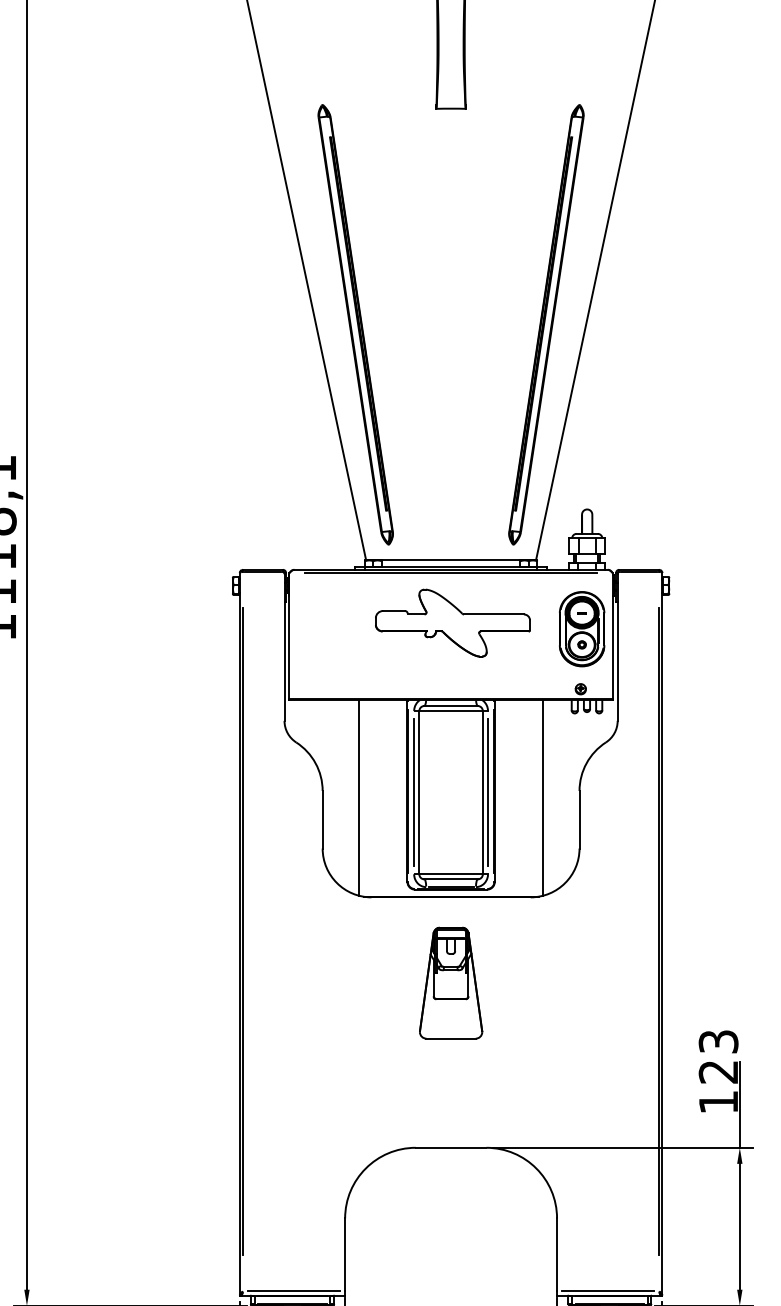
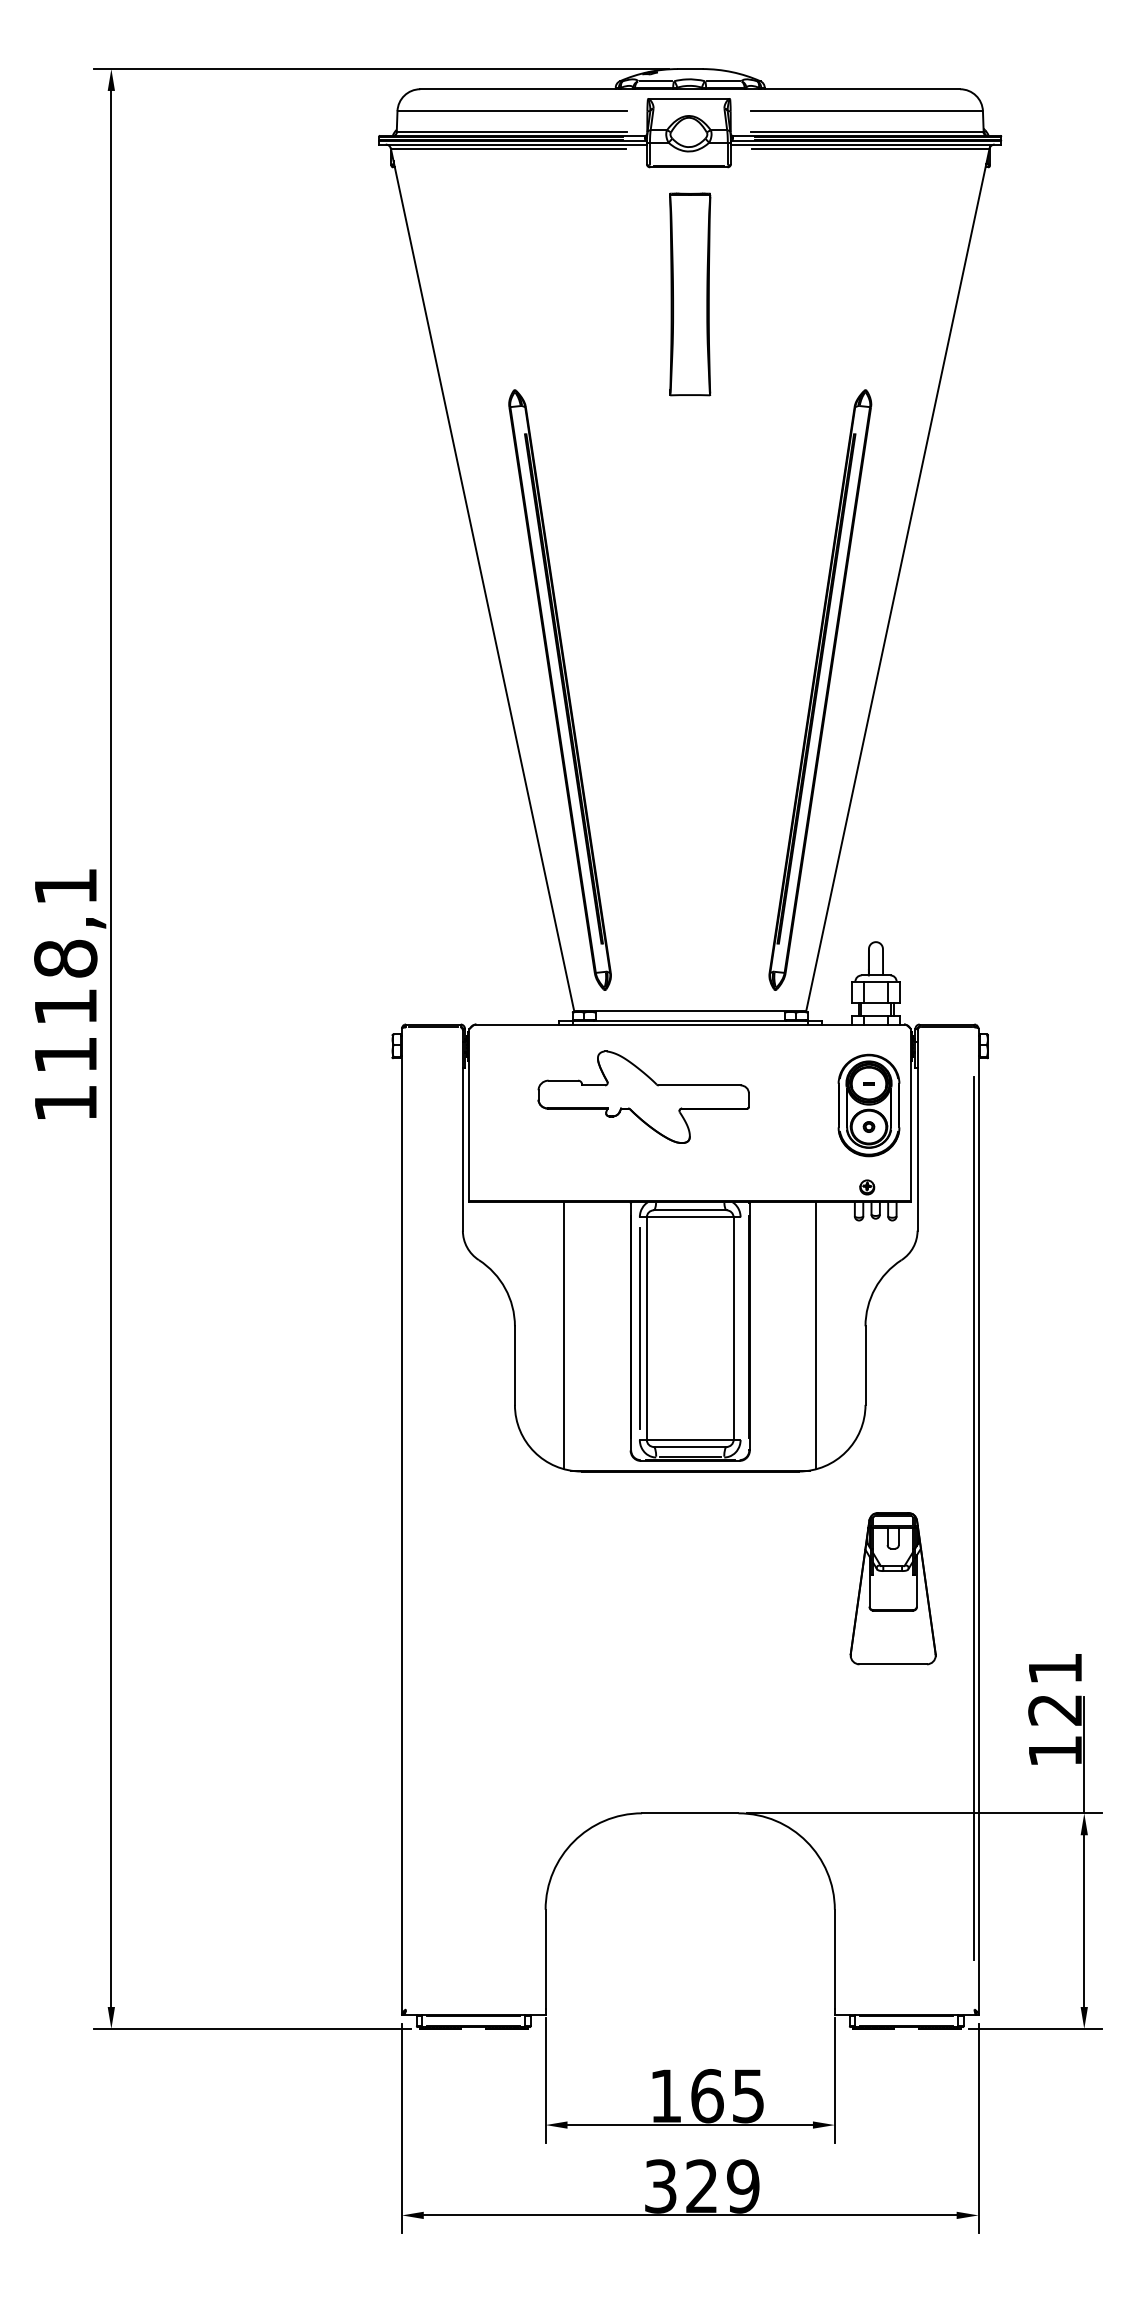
line: (451, 573) -> (690, 1029), removed
part: (452, 622) -> (643, 1096), moved
line: (487, 792) -> (740, 1328), removed
line: (243, 931) -> (406, 1518), removed
part: (450, 983) -> (892, 1588), moved
text: (718, 1041) -> (1055, 1668), 123 -> 121
line: (293, 1291) -> (475, 2009), removed
line: (608, 1291) -> (904, 2009), removed

